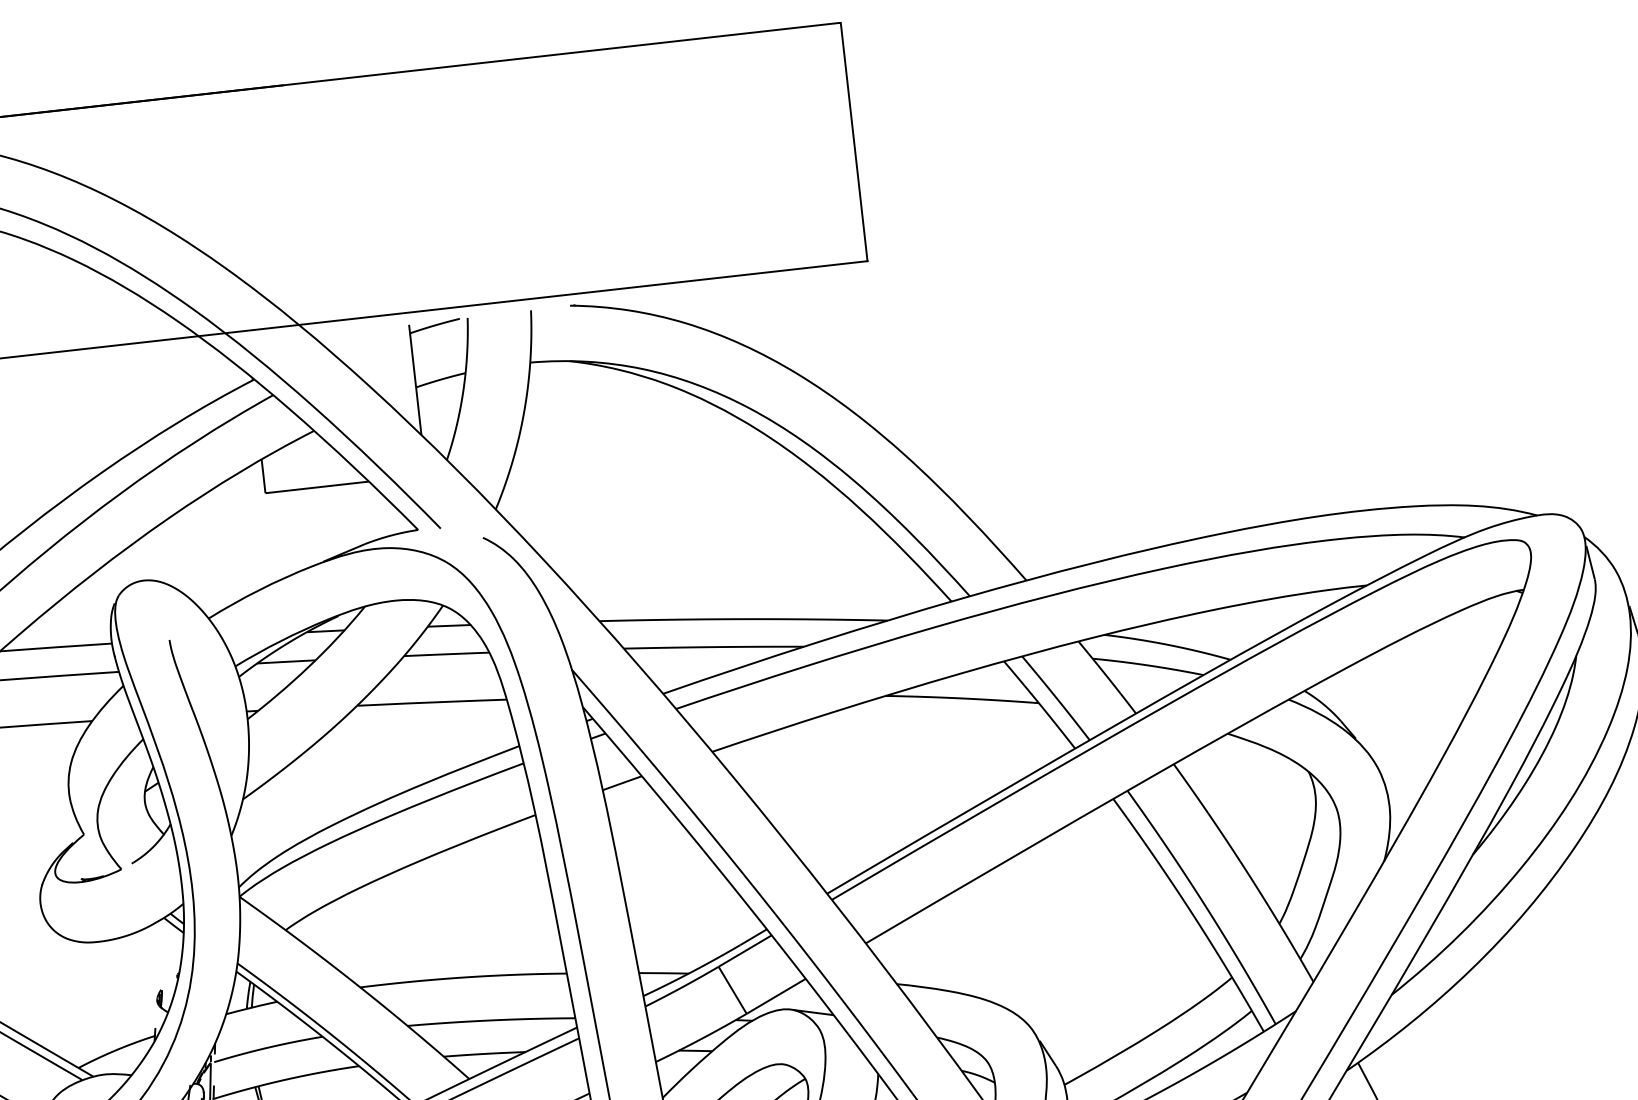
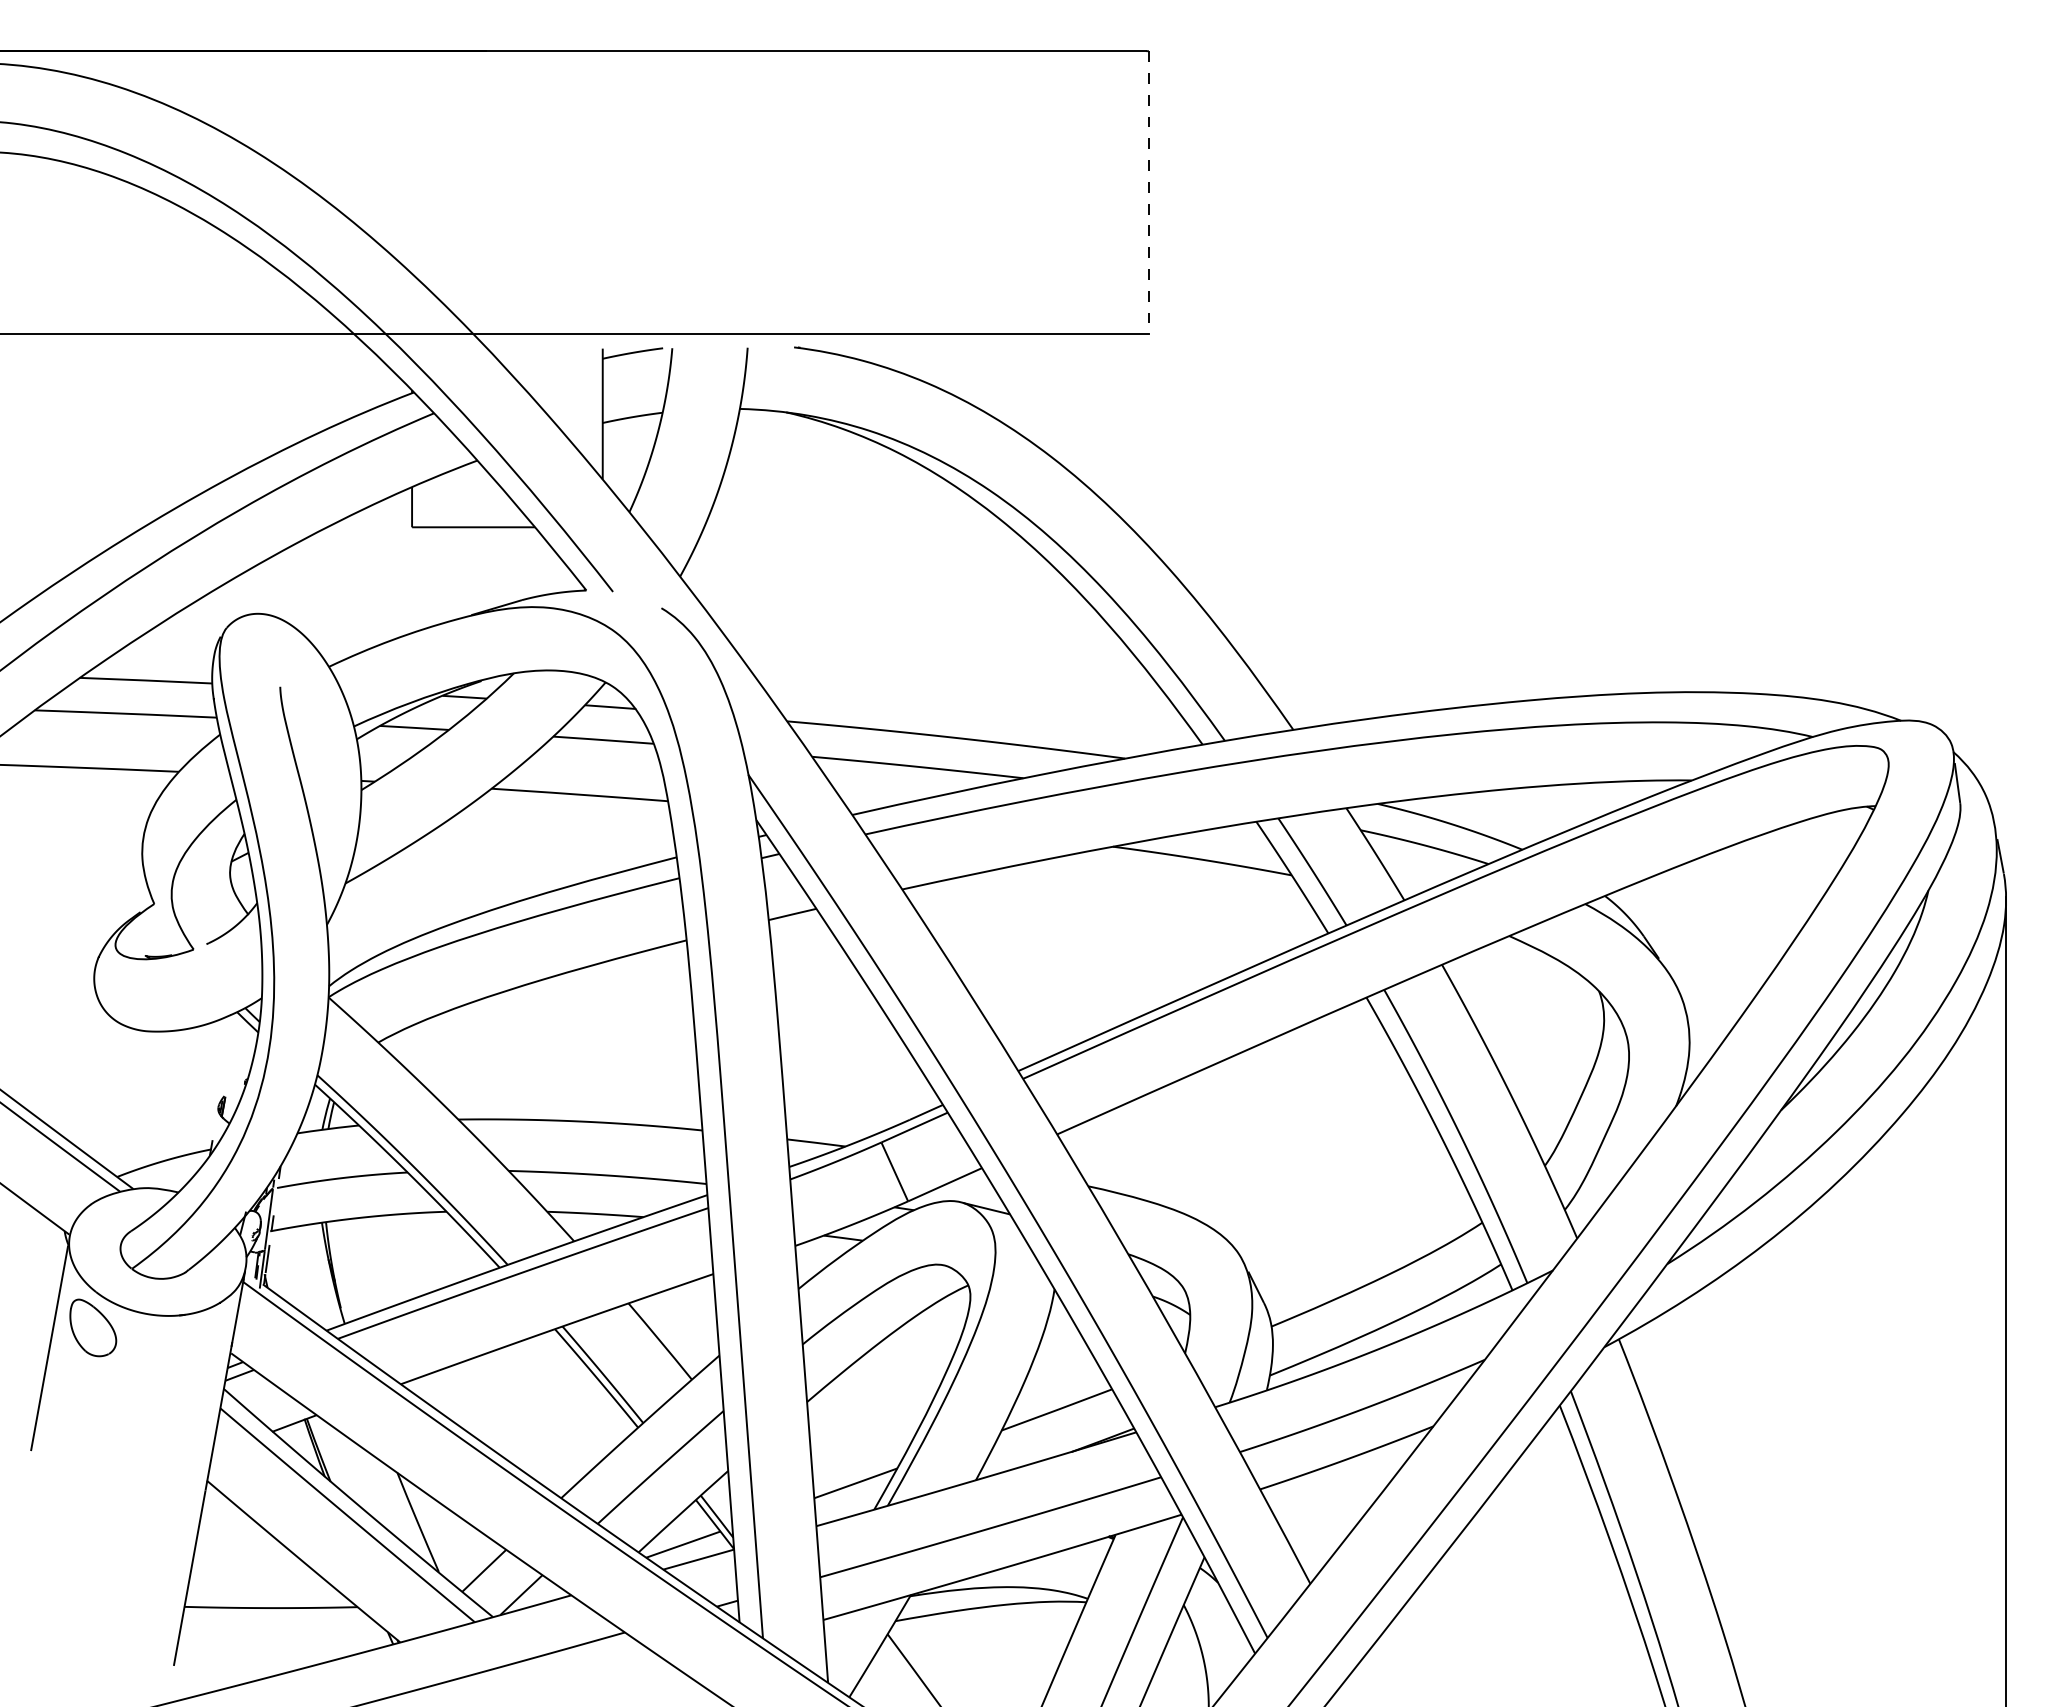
line: (853, 141) -> (1148, 192), solid -> dashed

